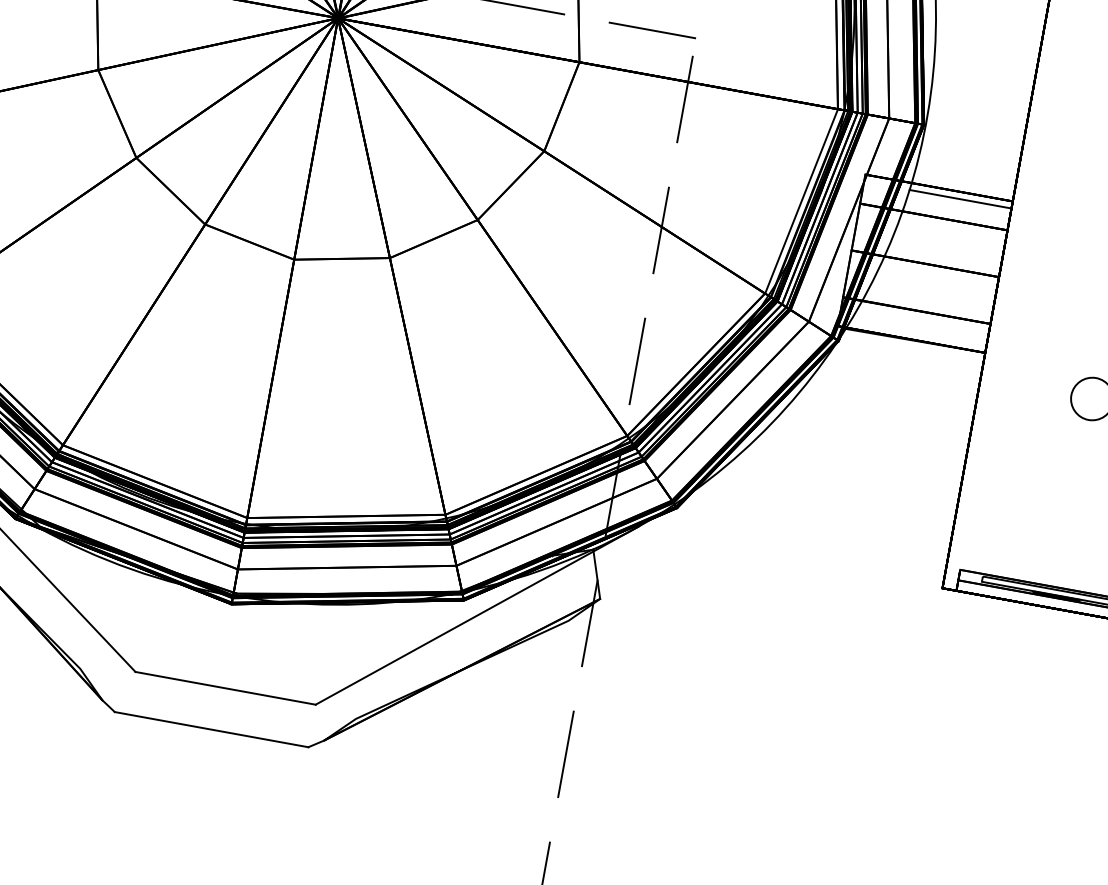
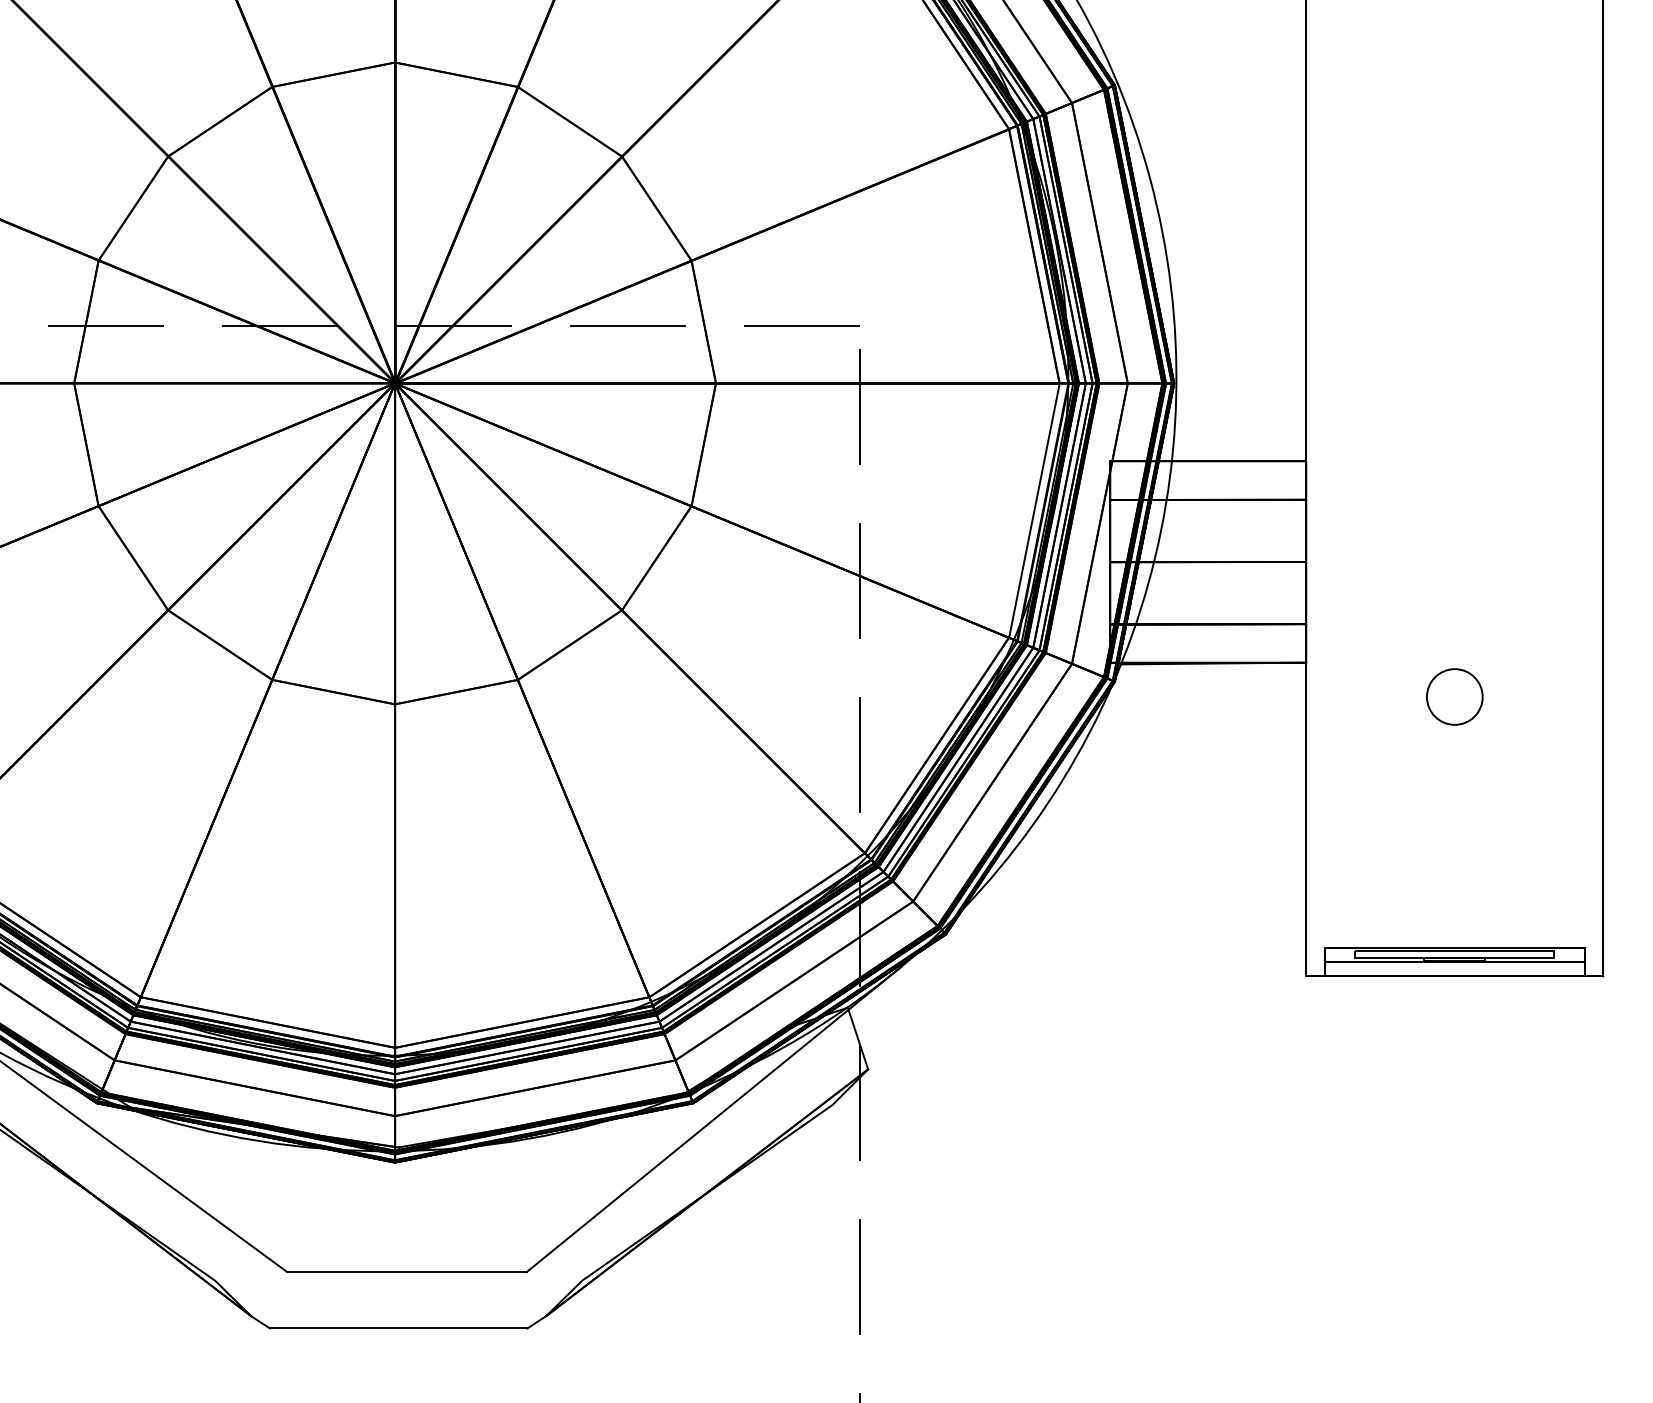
line: (960, 199) -> (1238, 470), removed

